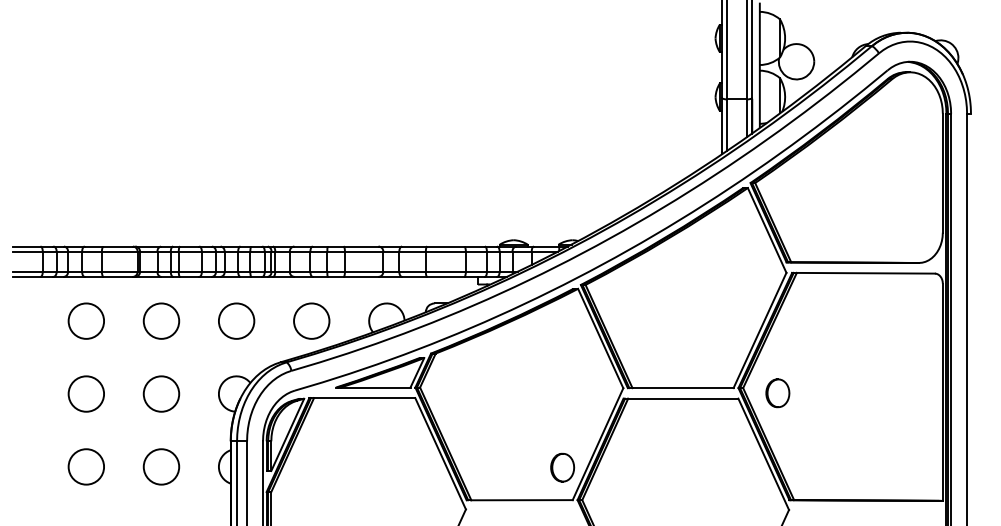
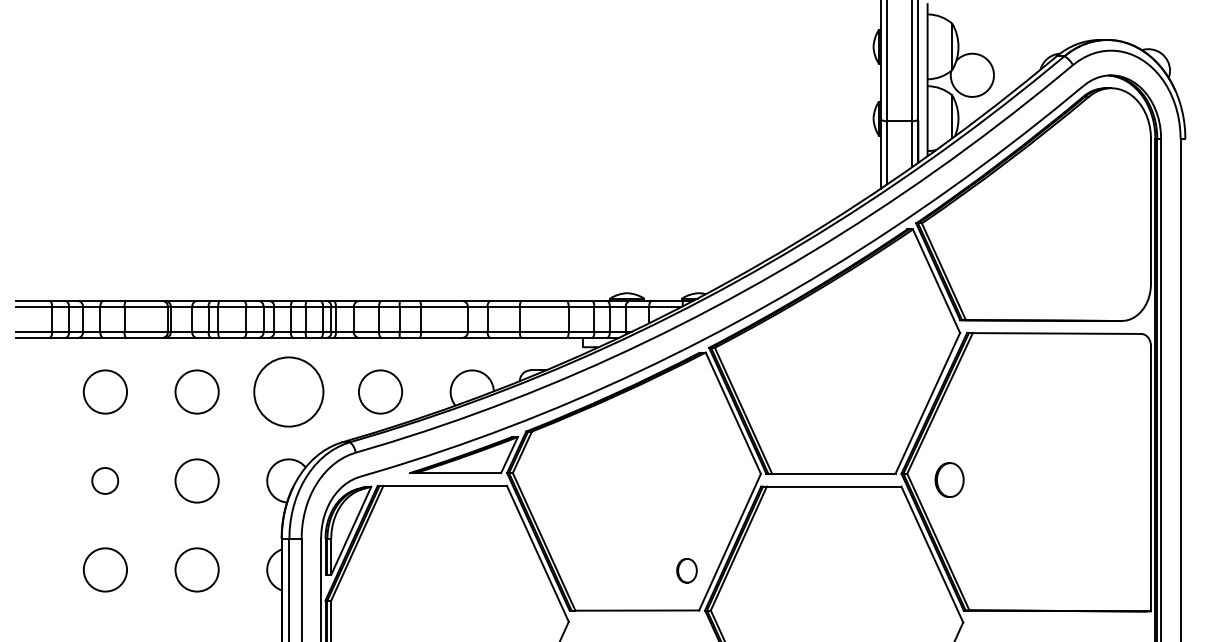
circle: (236, 320) -> (288, 391), size x1.6
circle: (85, 393) -> (104, 480), size x0.6
part: (562, 467) -> (686, 570), size x0.7

